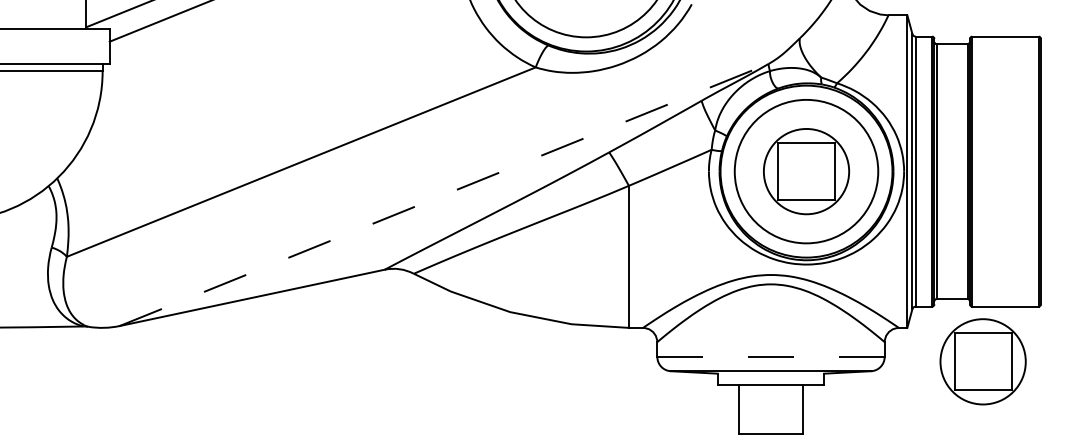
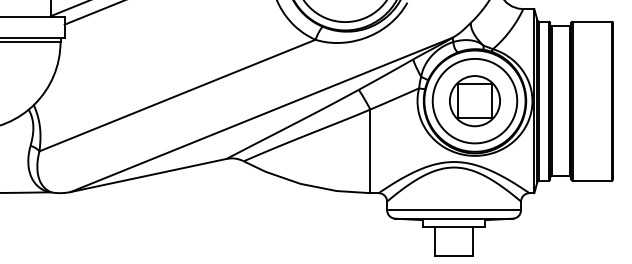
line: (445, 194) -> (262, 114), dashed -> solid
line: (771, 357) -> (454, 210), dashed -> solid
part: (982, 362) -> (578, 213), removed

